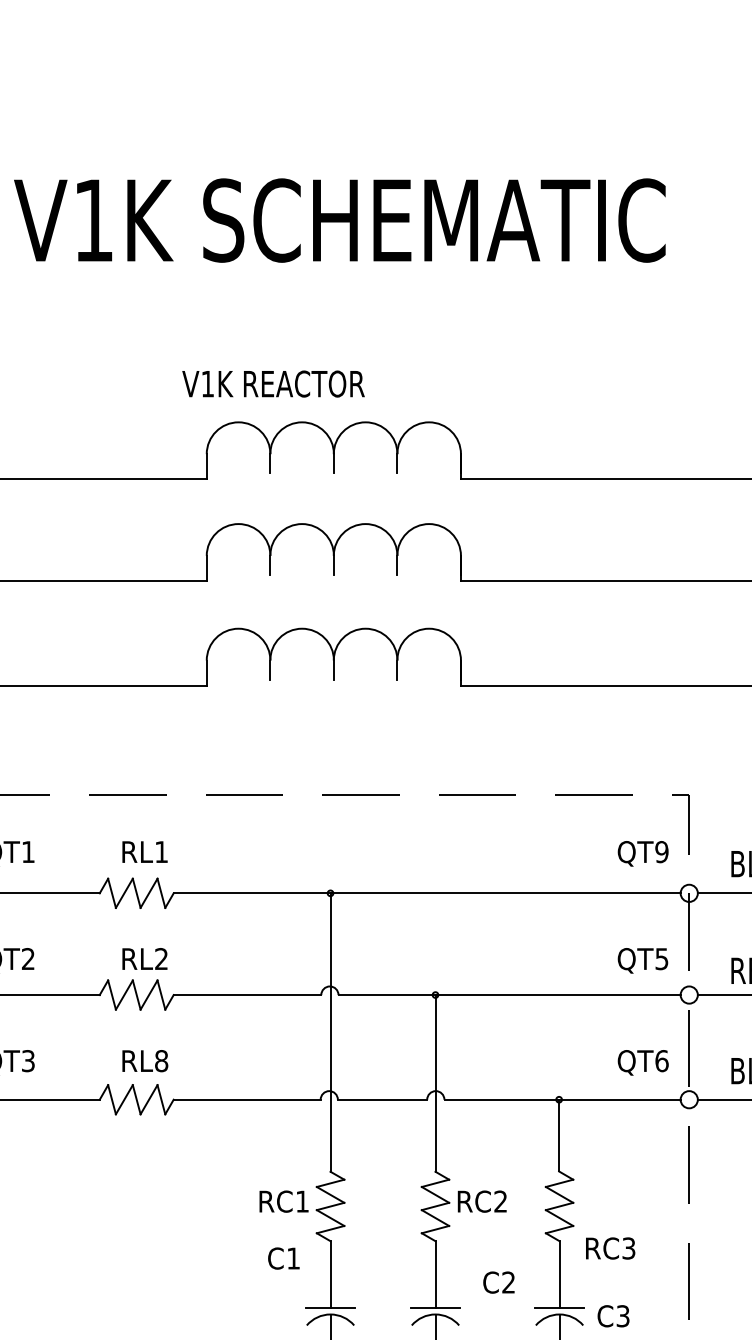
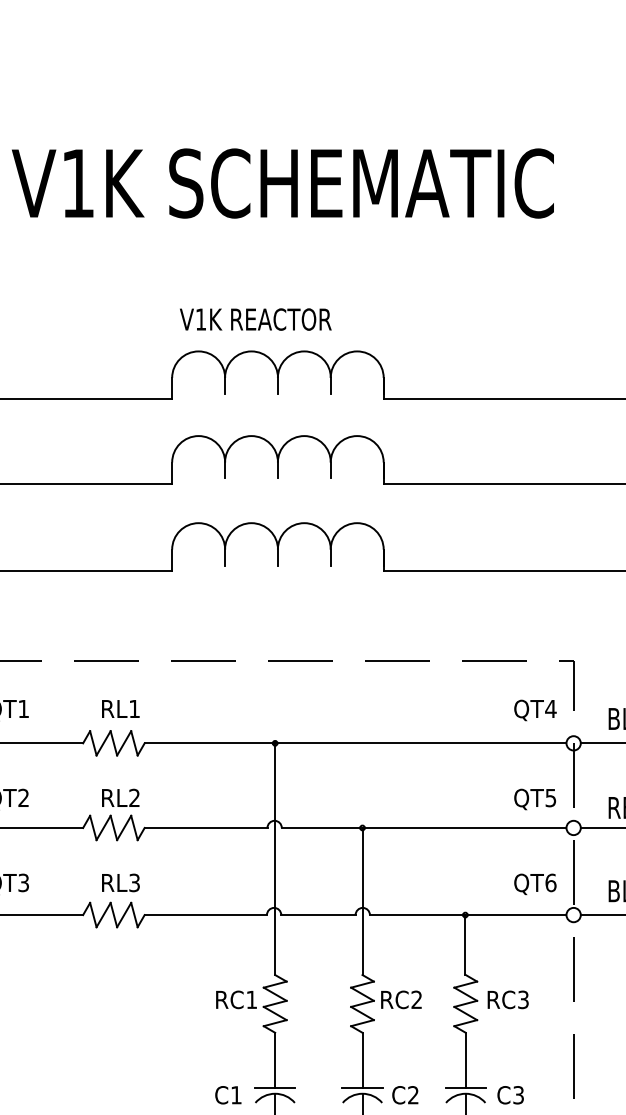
text: (273, 383) -> (255, 319), moved
text: (661, 851) -> (550, 708), QT9 -> QT4
text: (161, 1060) -> (134, 882), RL8 -> RL3
text: (609, 1248) -> (507, 999), moved
text: (284, 1258) -> (228, 1095), moved
text: (499, 1282) -> (405, 1095), moved

